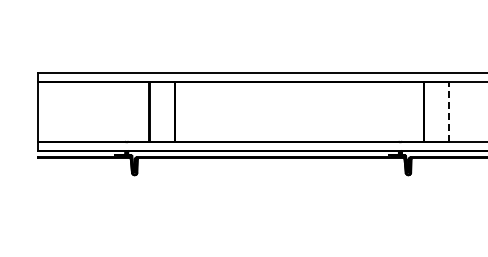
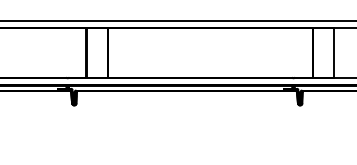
line: (449, 111) -> (334, 52), dashed -> solid

